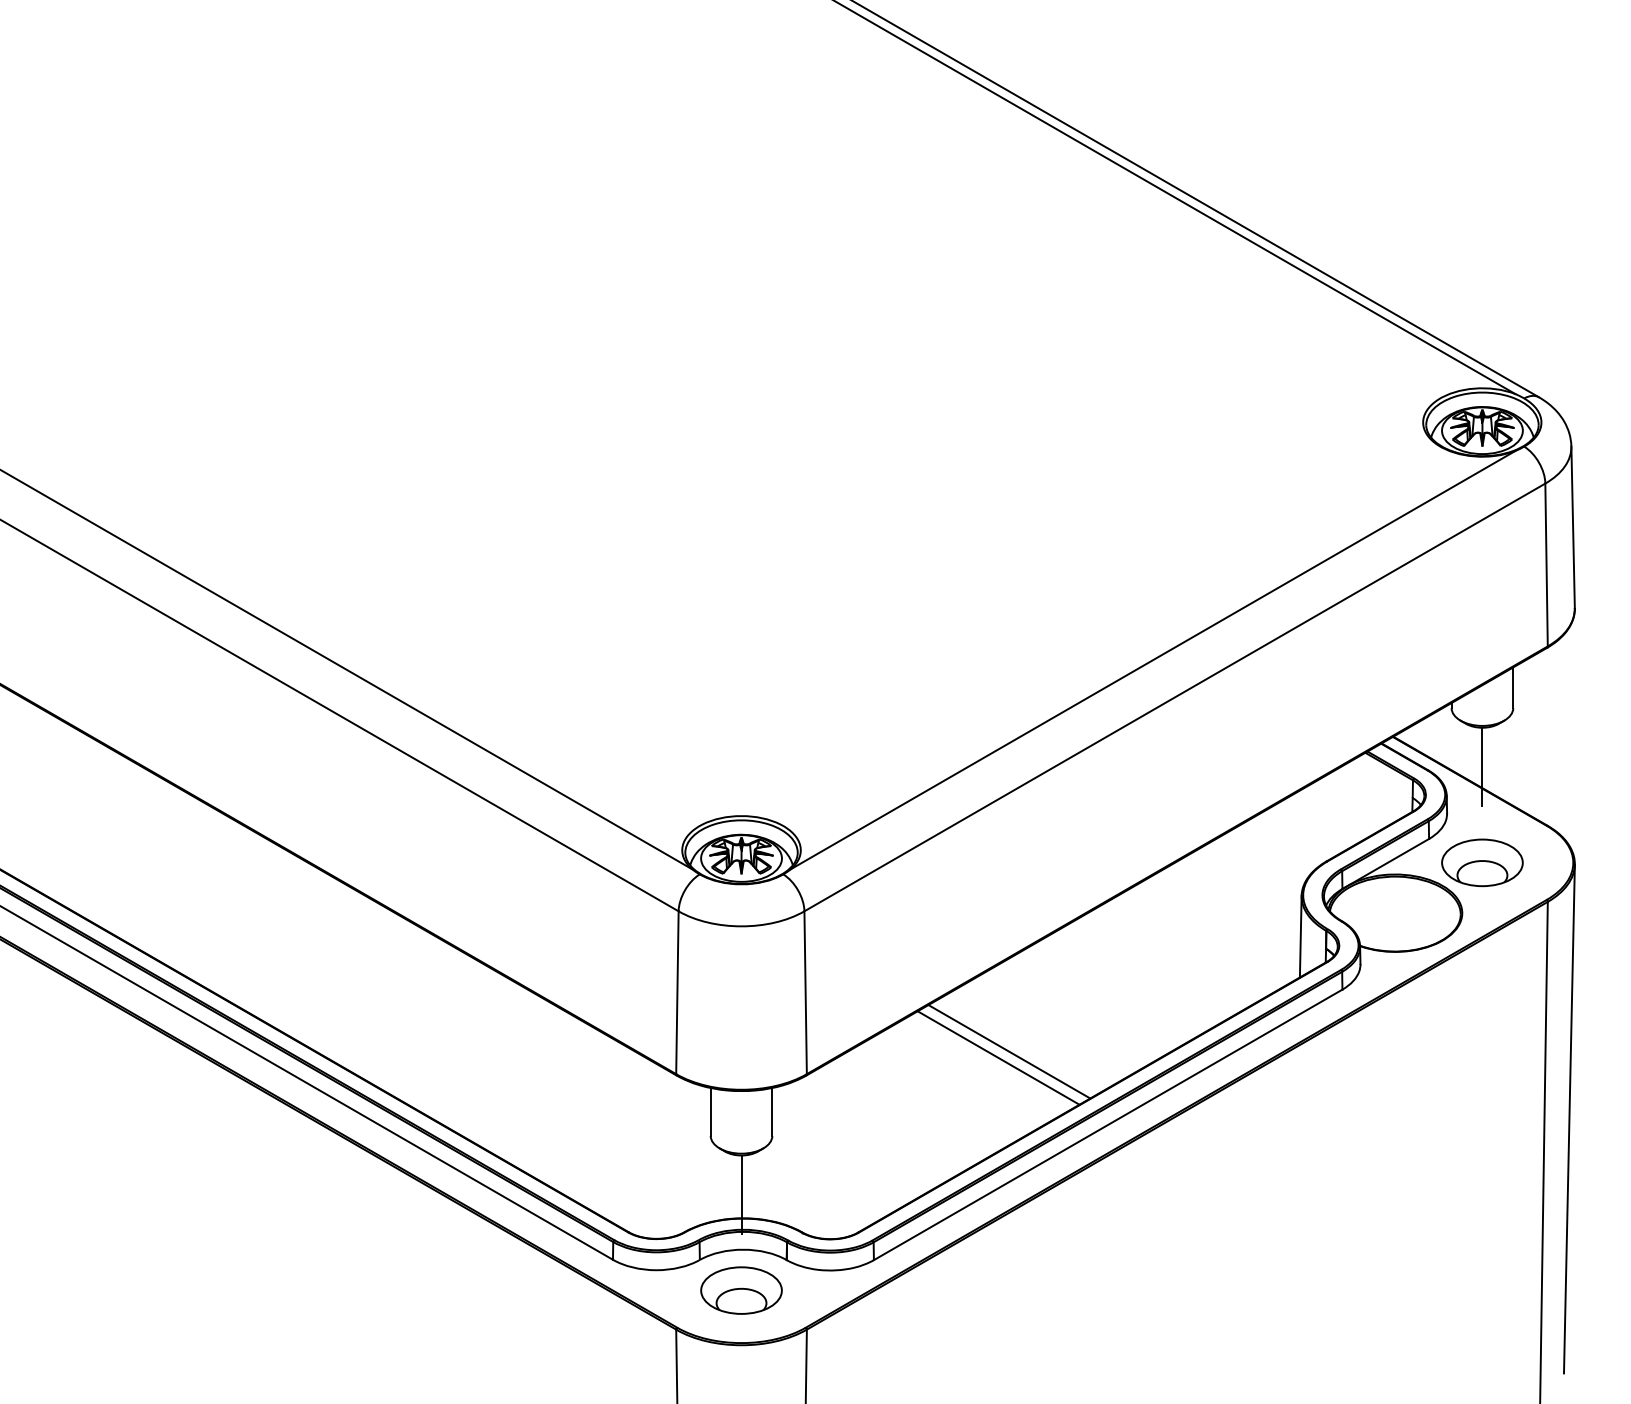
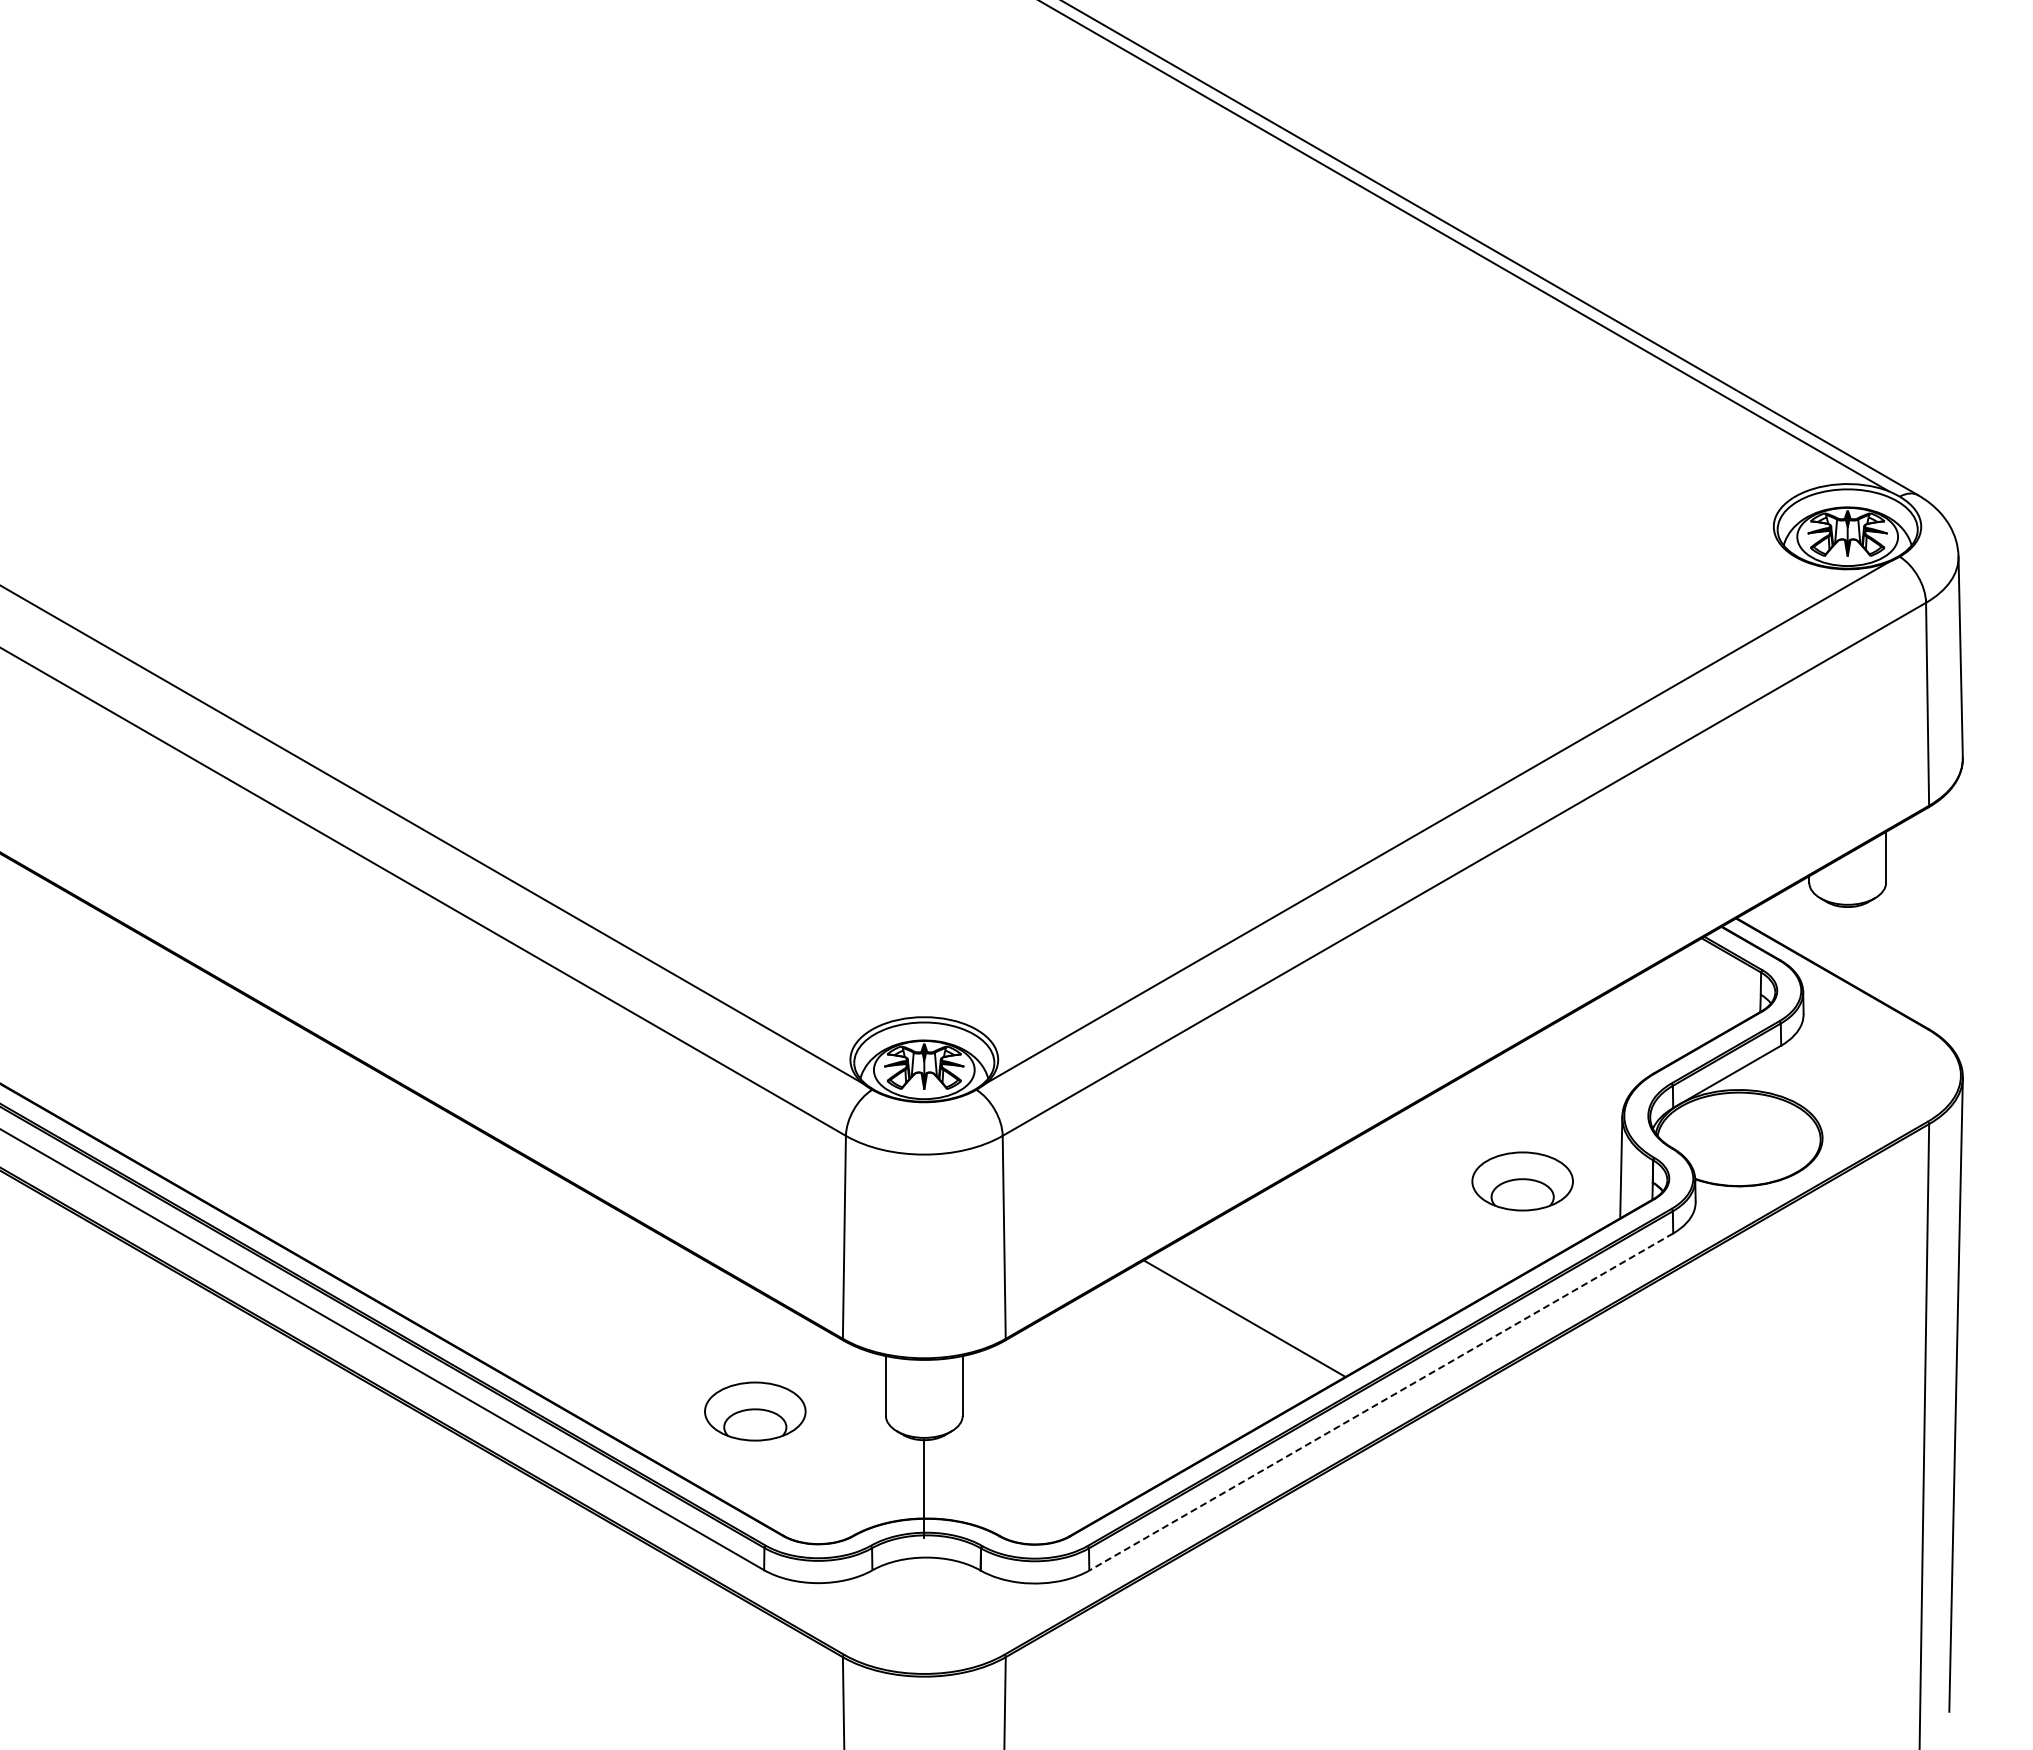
line: (1482, 767) -> (1847, 956), removed
part: (1482, 862) -> (1522, 1181), moved
line: (1009, 1051) -> (1258, 1310), removed
line: (1107, 1125) -> (1380, 1402), solid -> dashed
part: (741, 1290) -> (755, 1411), moved

